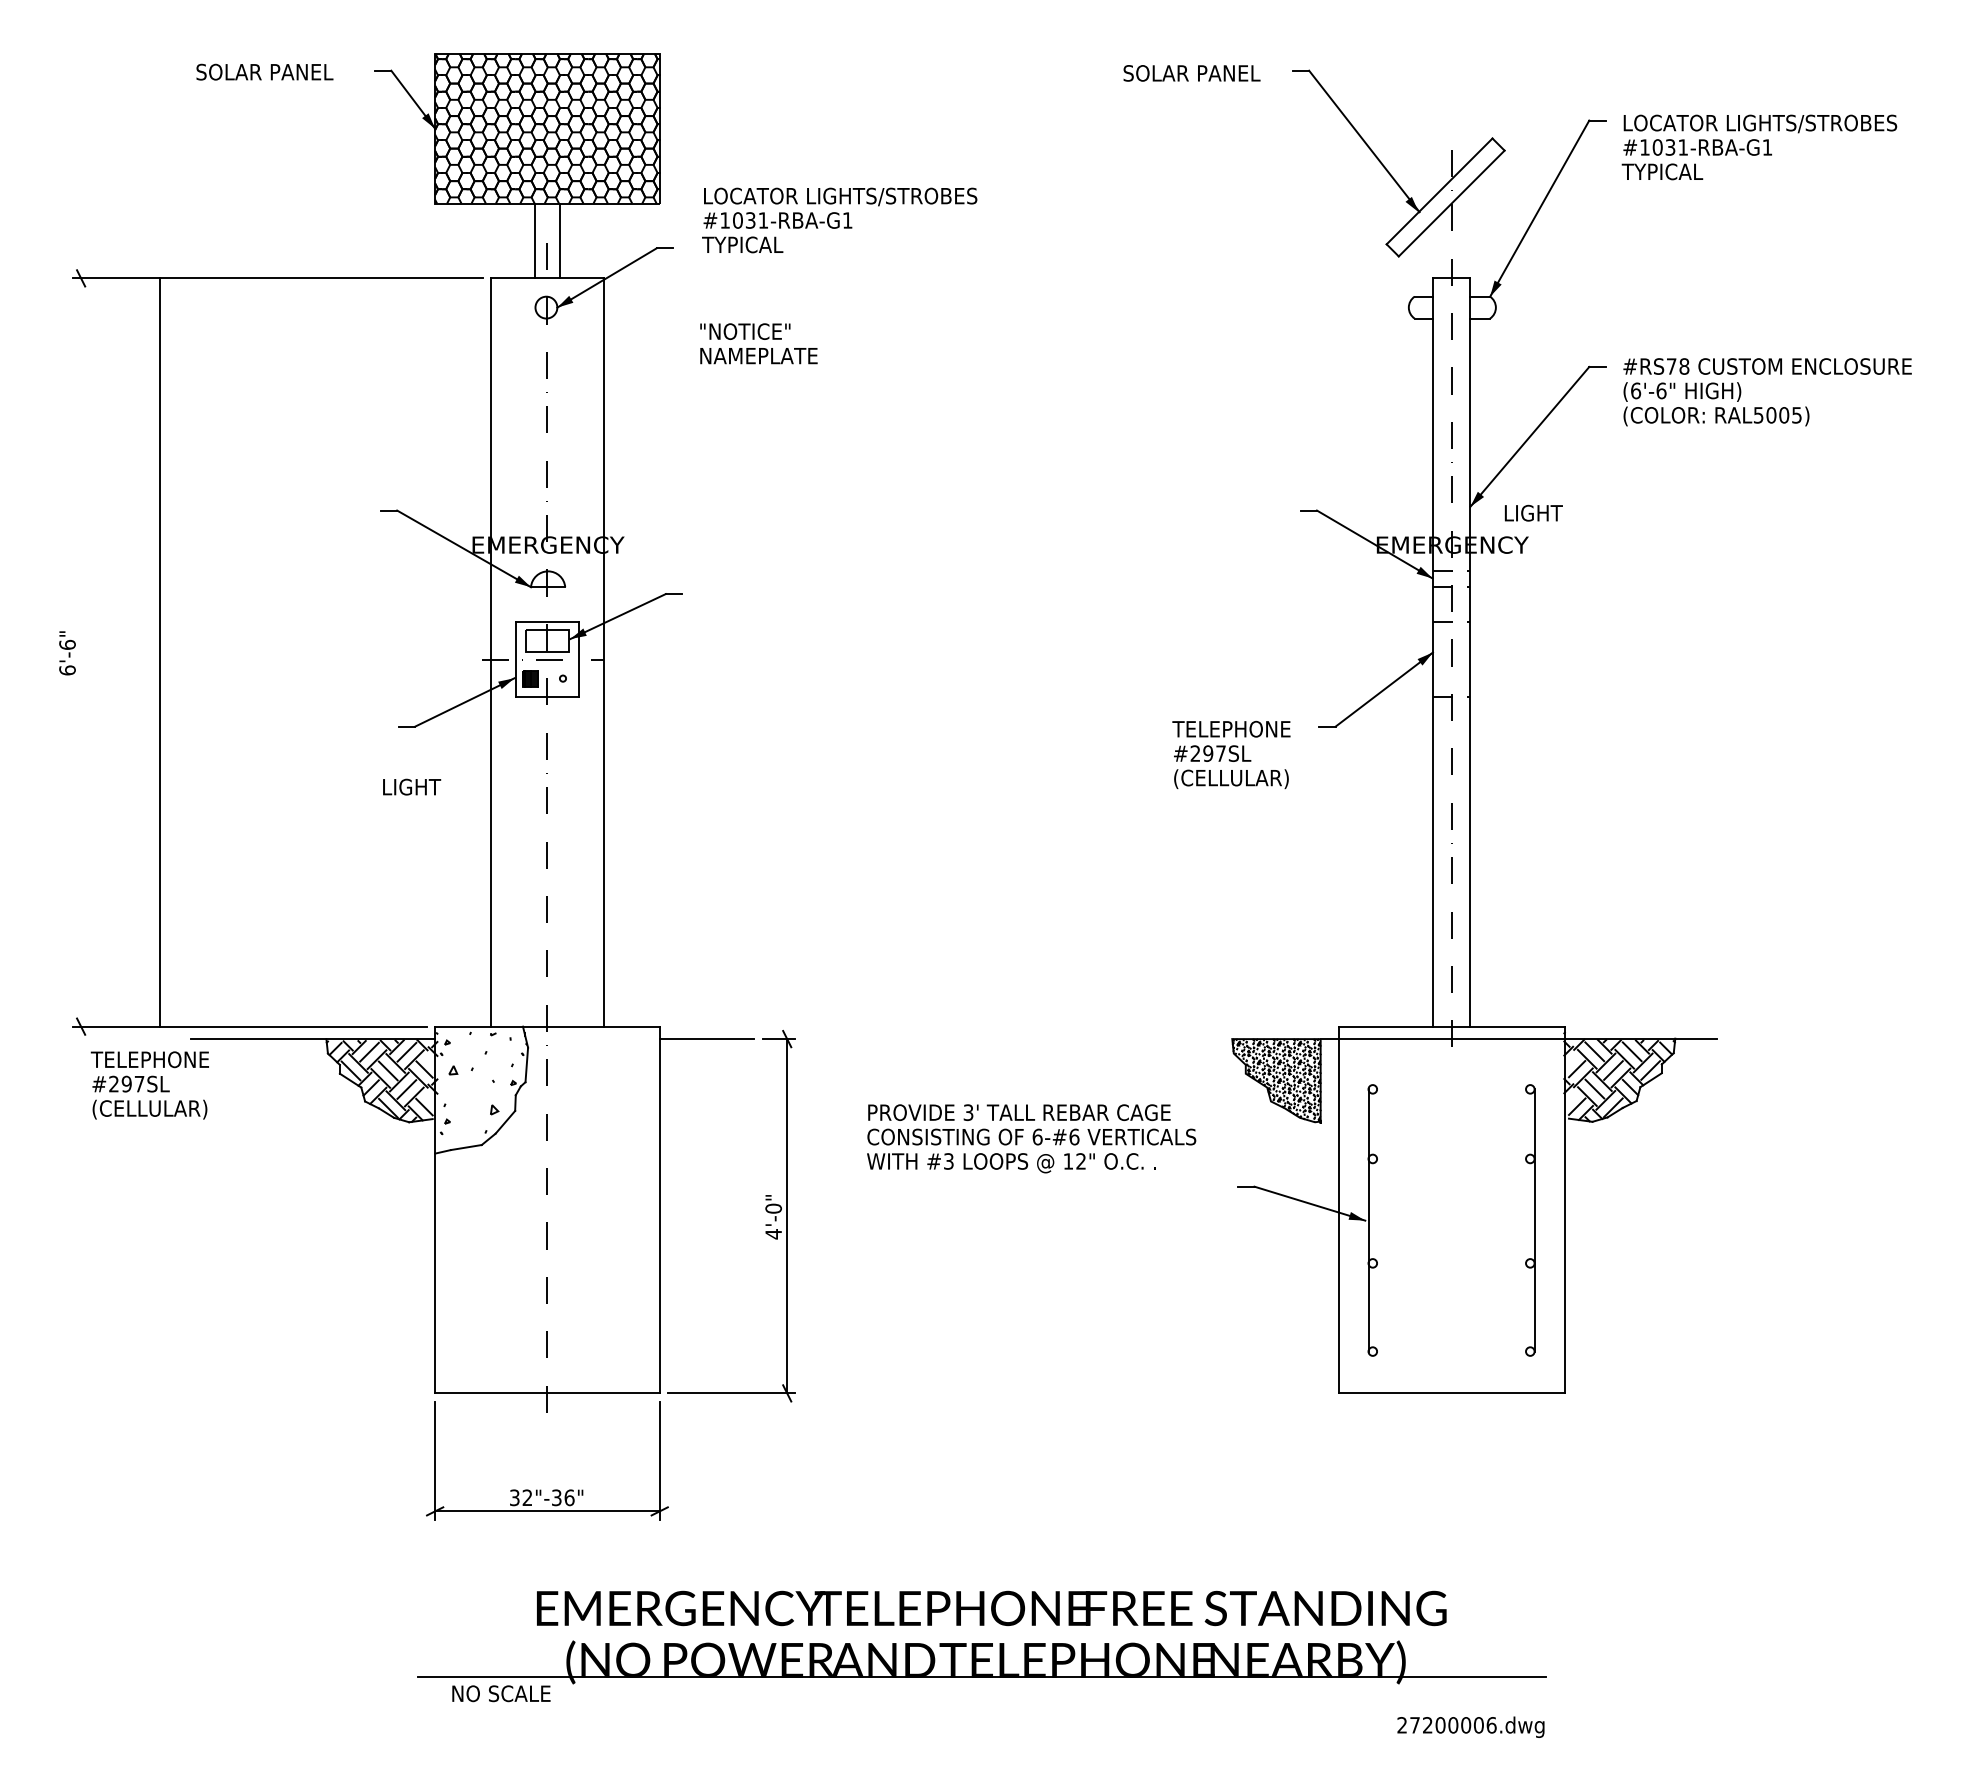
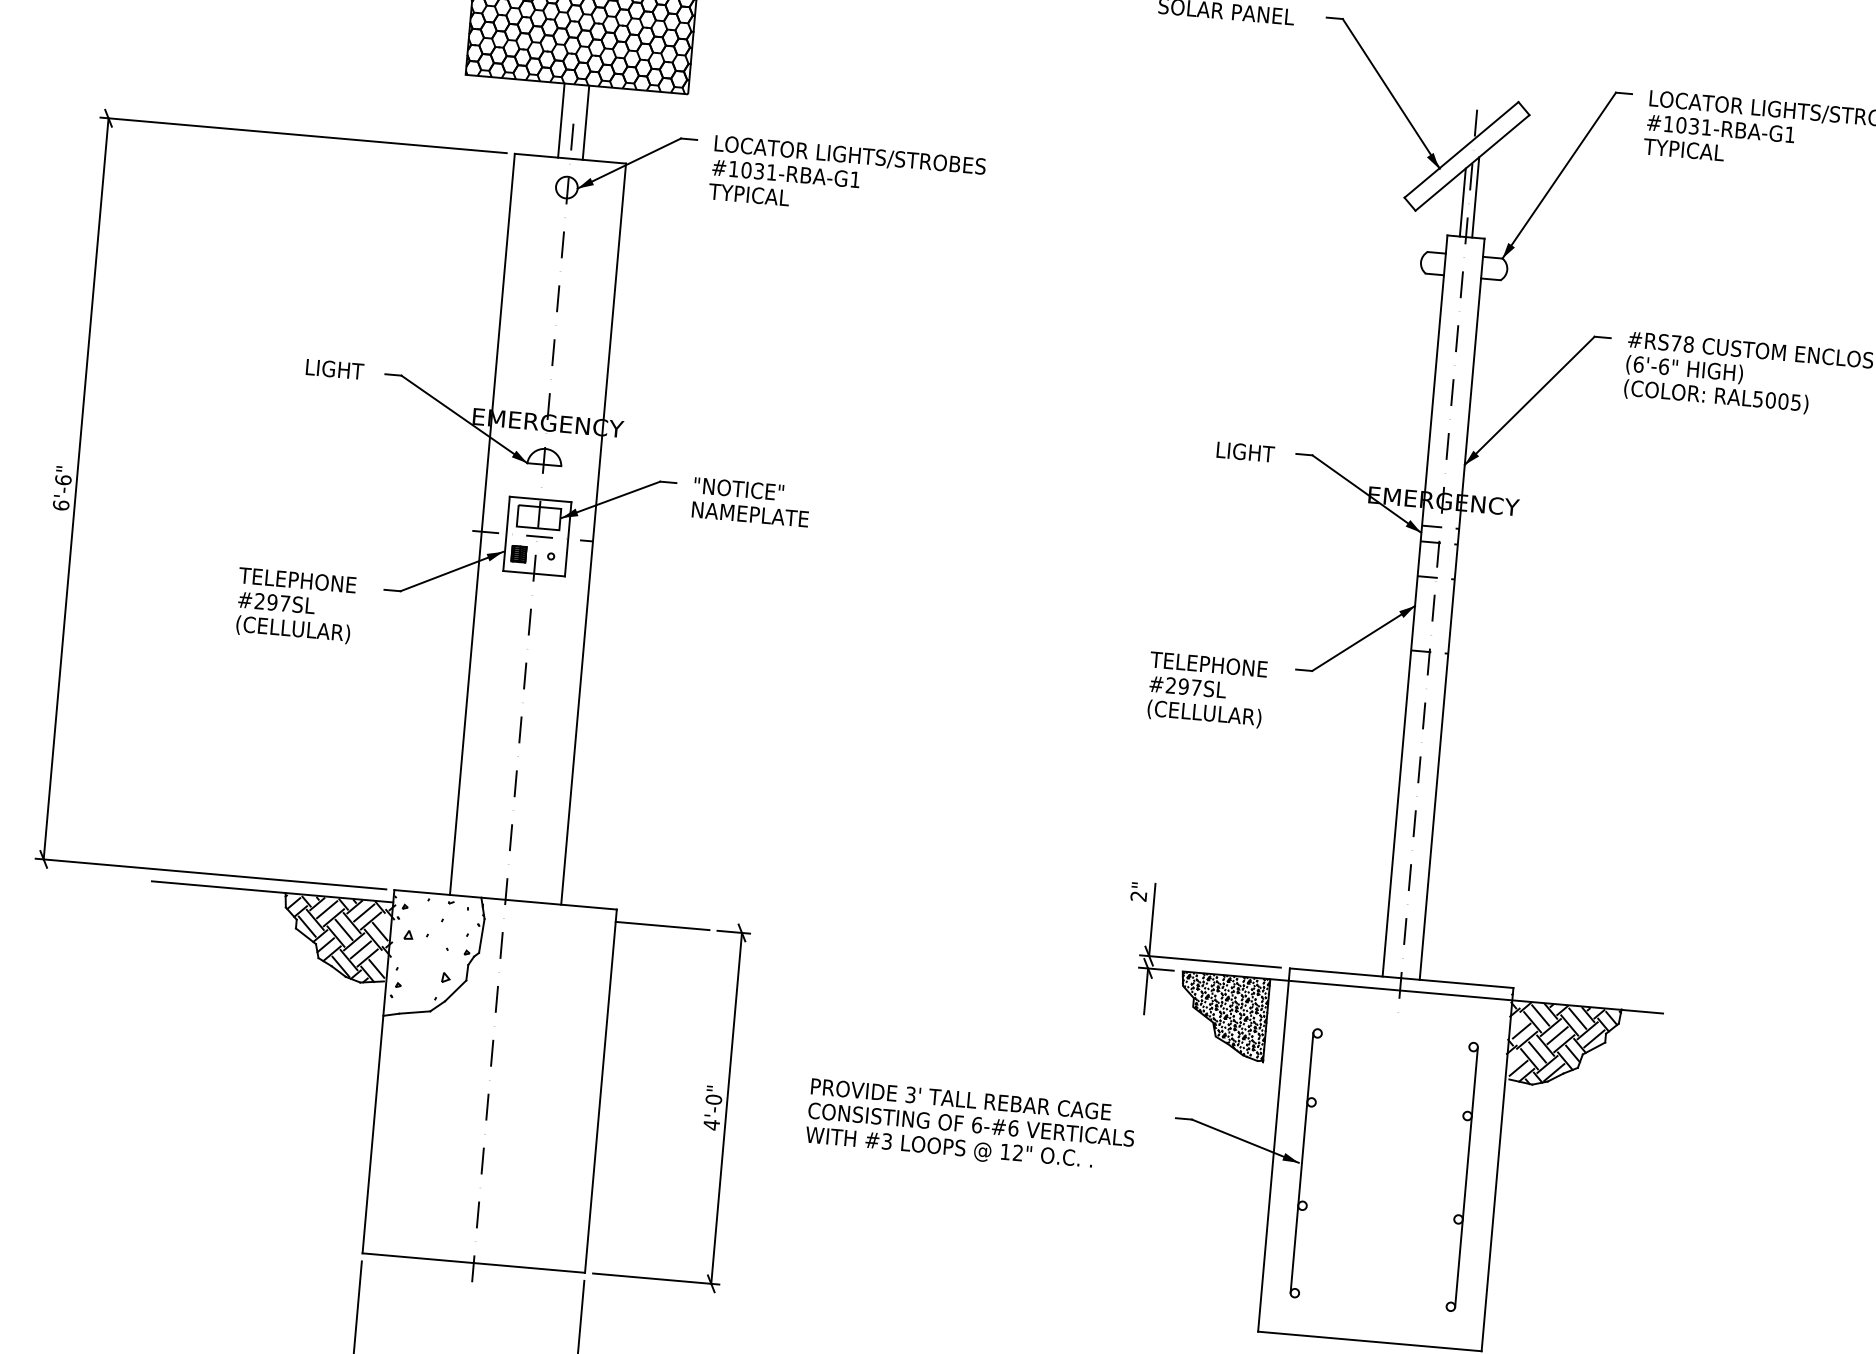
text: (839, 220) -> (847, 179), moved
line: (1457, 237) -> (1475, 197), added
line: (1445, 243) -> (1462, 201), added
text: (758, 343) -> (751, 501), moved
text: (1533, 512) -> (1245, 451), moved
line: (160, 652) -> (76, 488), moved
text: (412, 786) -> (335, 368), moved
part: (1251, 1026) -> (1202, 960), added
text: (149, 1085) -> (294, 605), moved
text: (1031, 1138) -> (970, 1126), moved

